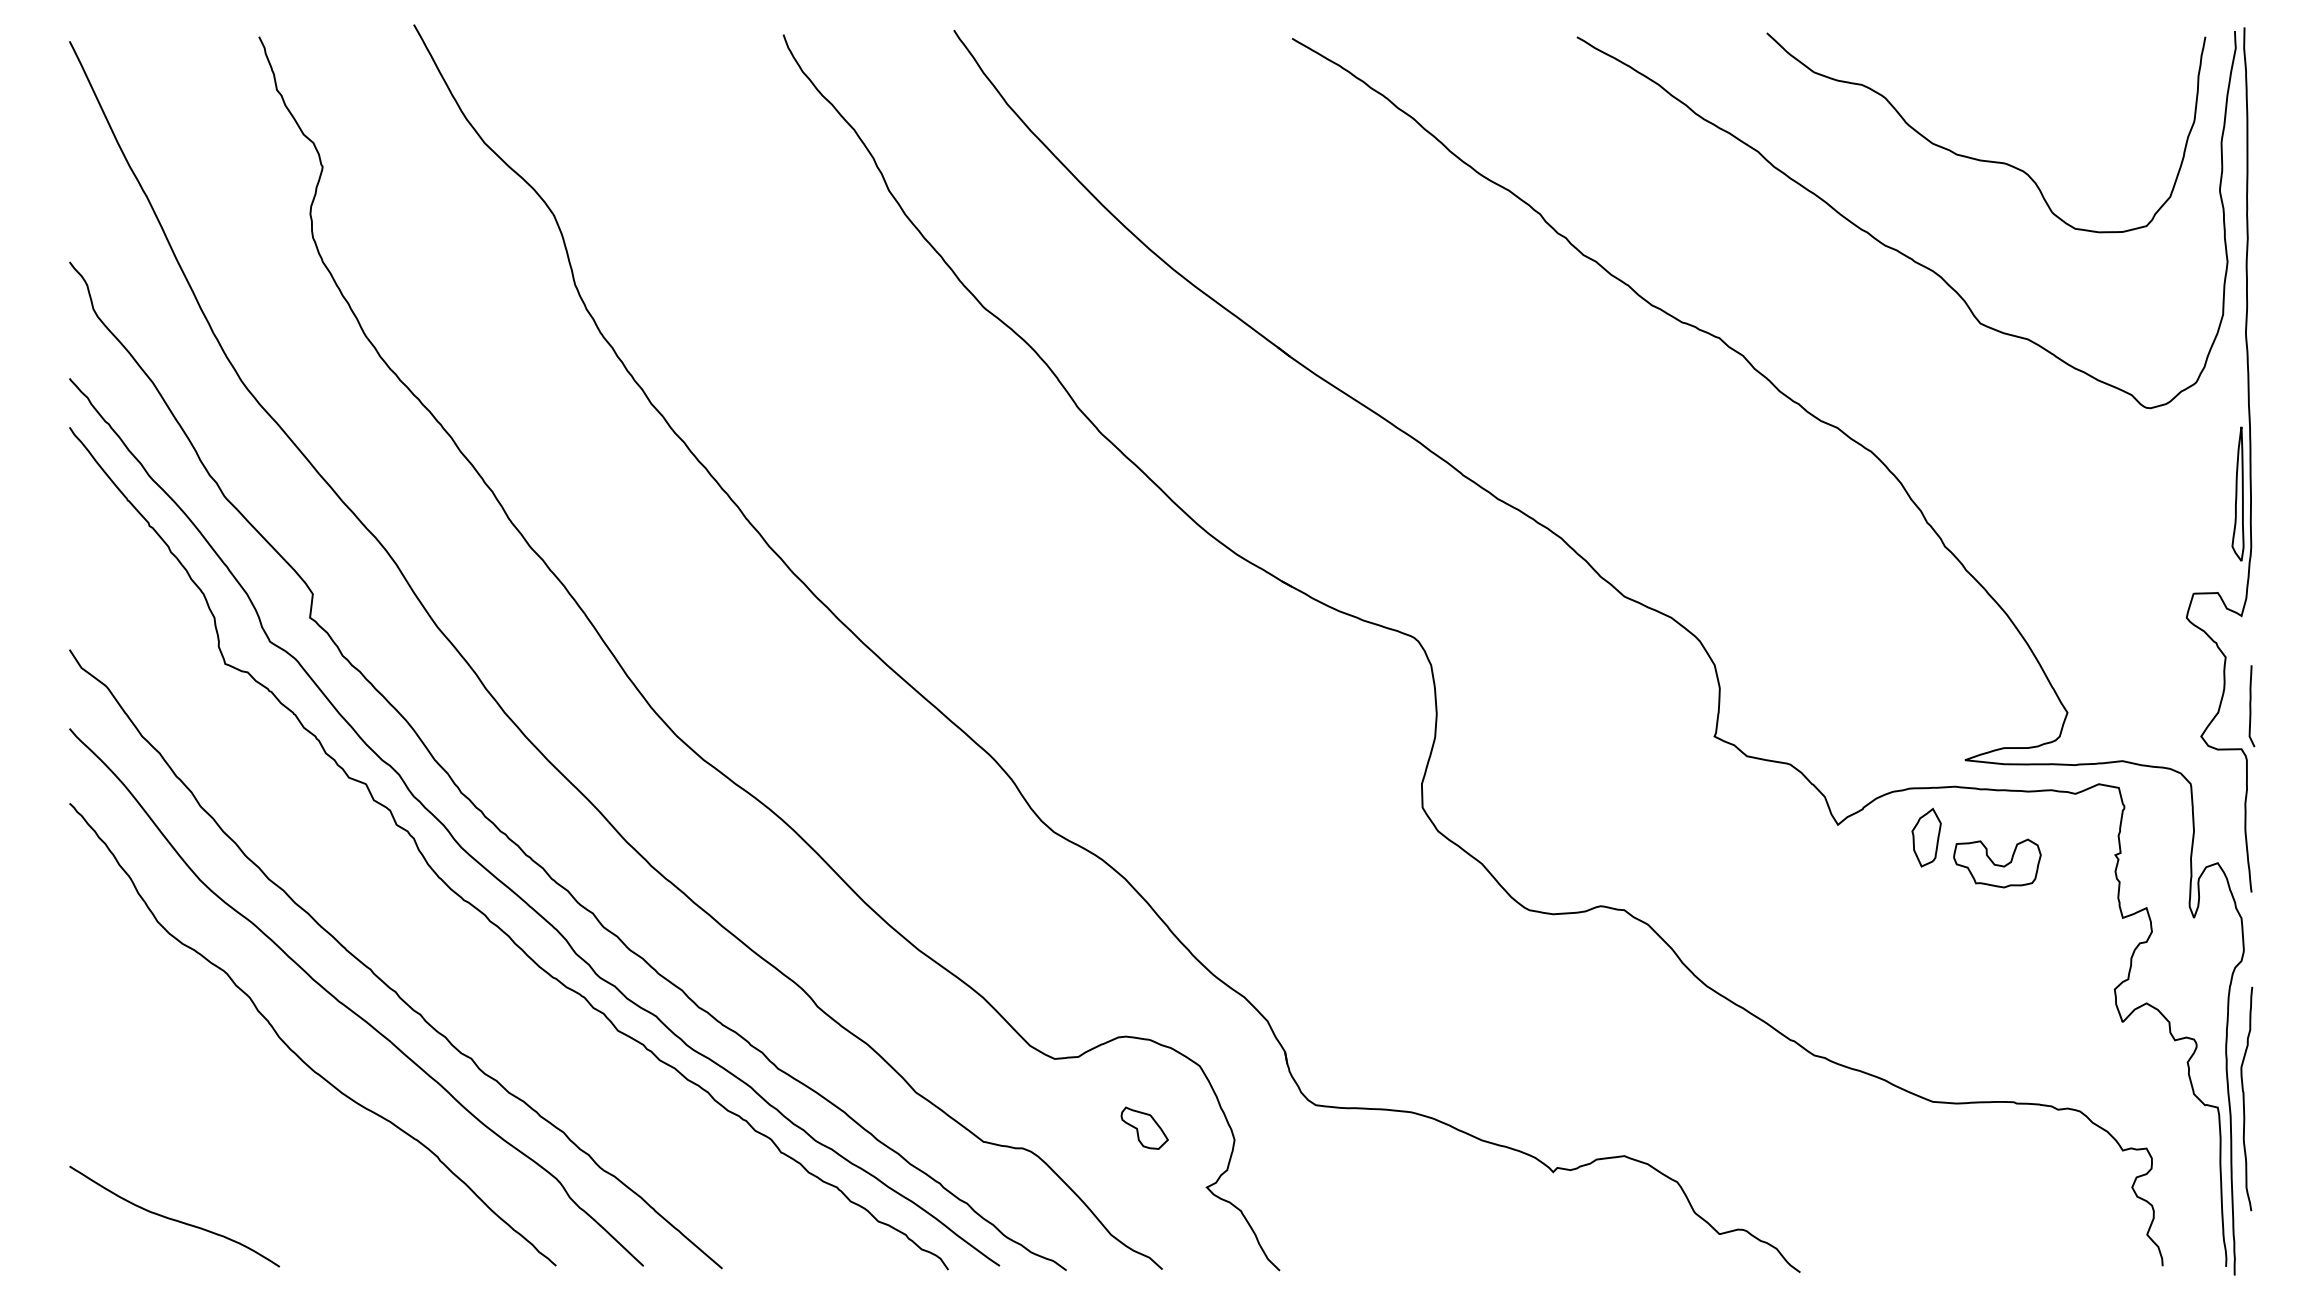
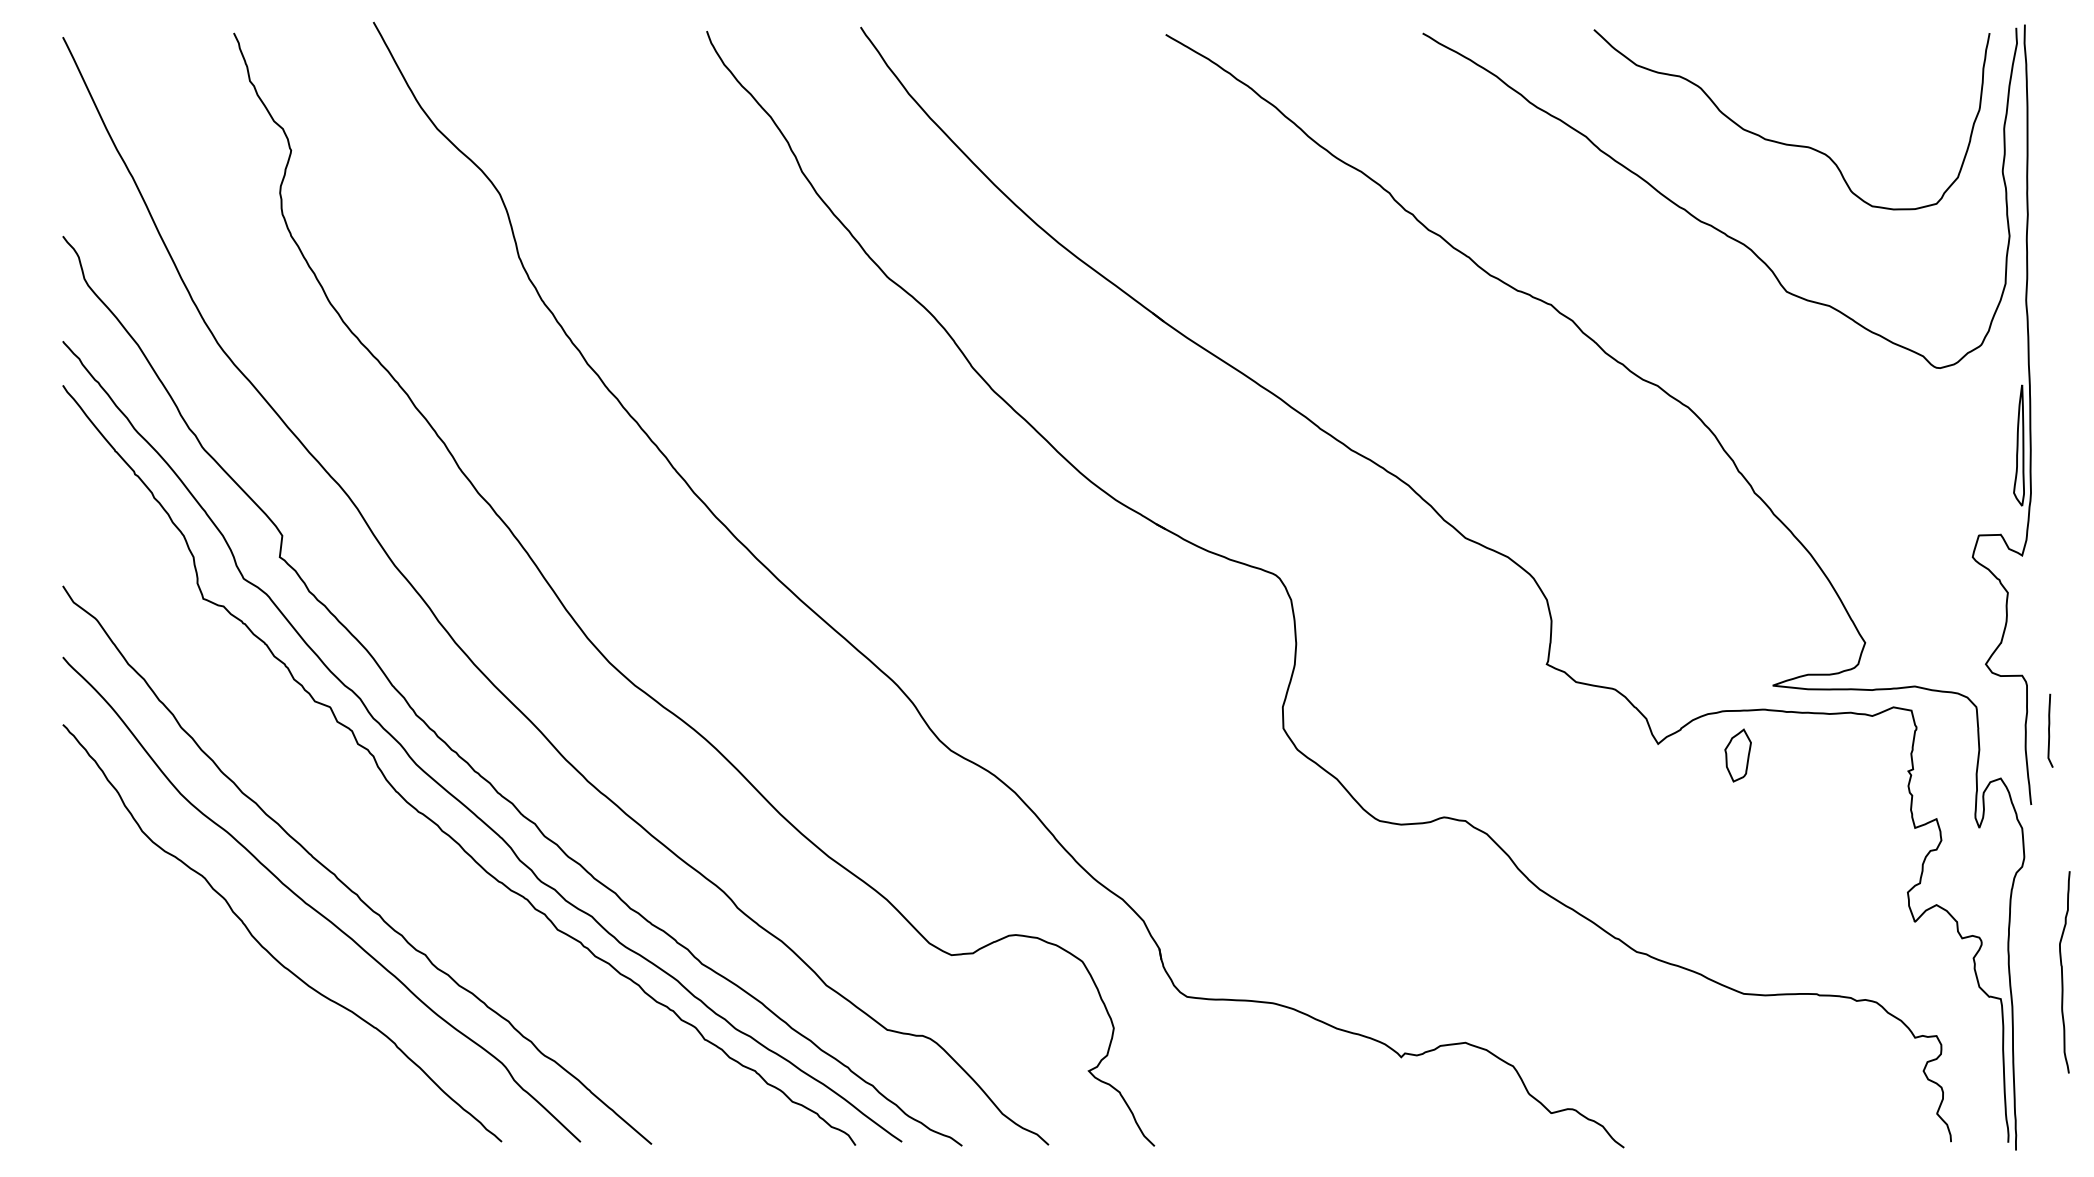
curve: (2251, 706) -> (2050, 731), moved
part: (1997, 863) -> (1802, 778), removed
curve: (2244, 1098) -> (2062, 971), moved
part: (1144, 1127) -> (1032, 1016), removed
curve: (173, 1218) -> (156, 1099), removed

